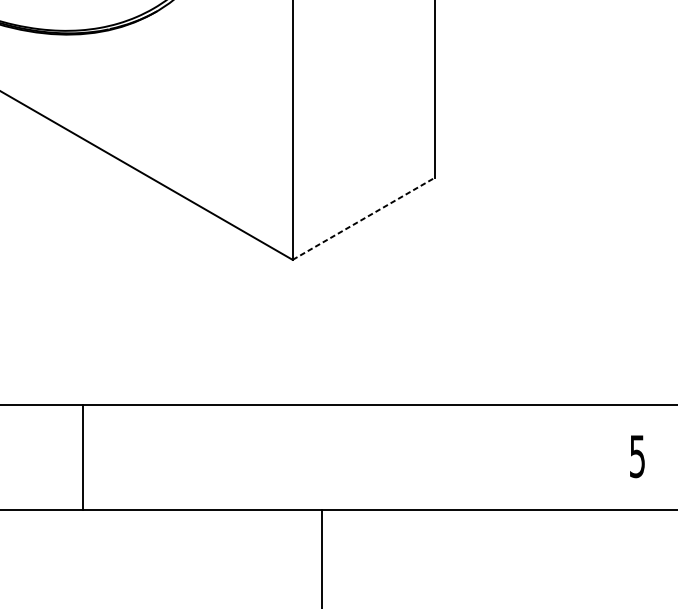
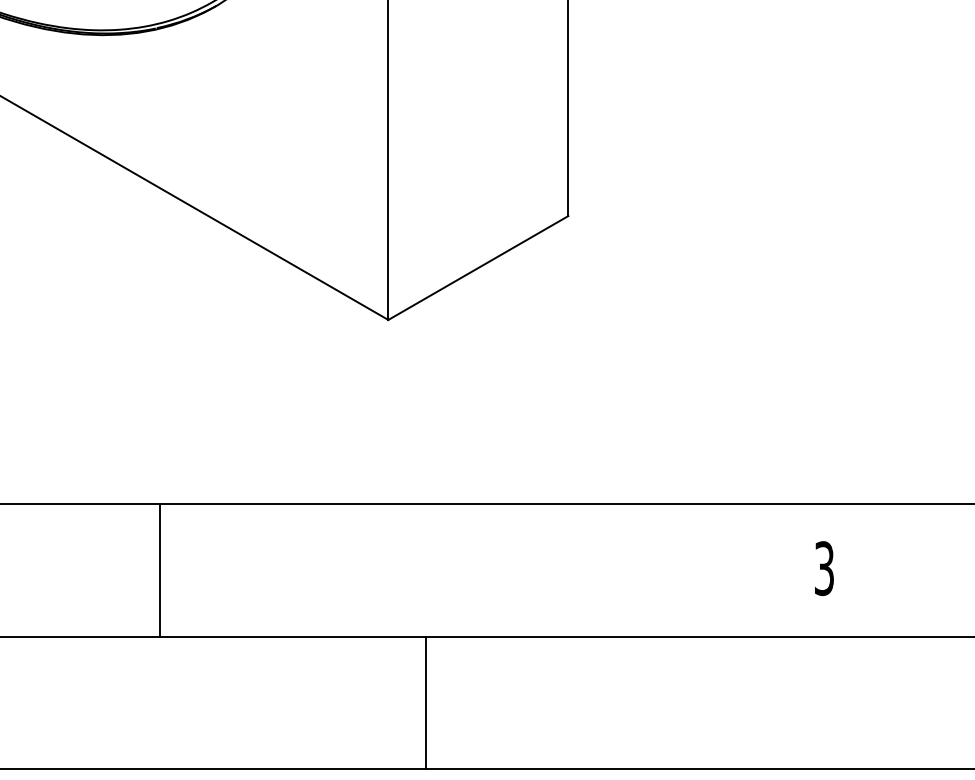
line: (363, 219) -> (478, 268), dashed -> solid
text: (637, 456) -> (824, 568), 5 -> 3
line: (83, 458) -> (160, 570), moved

